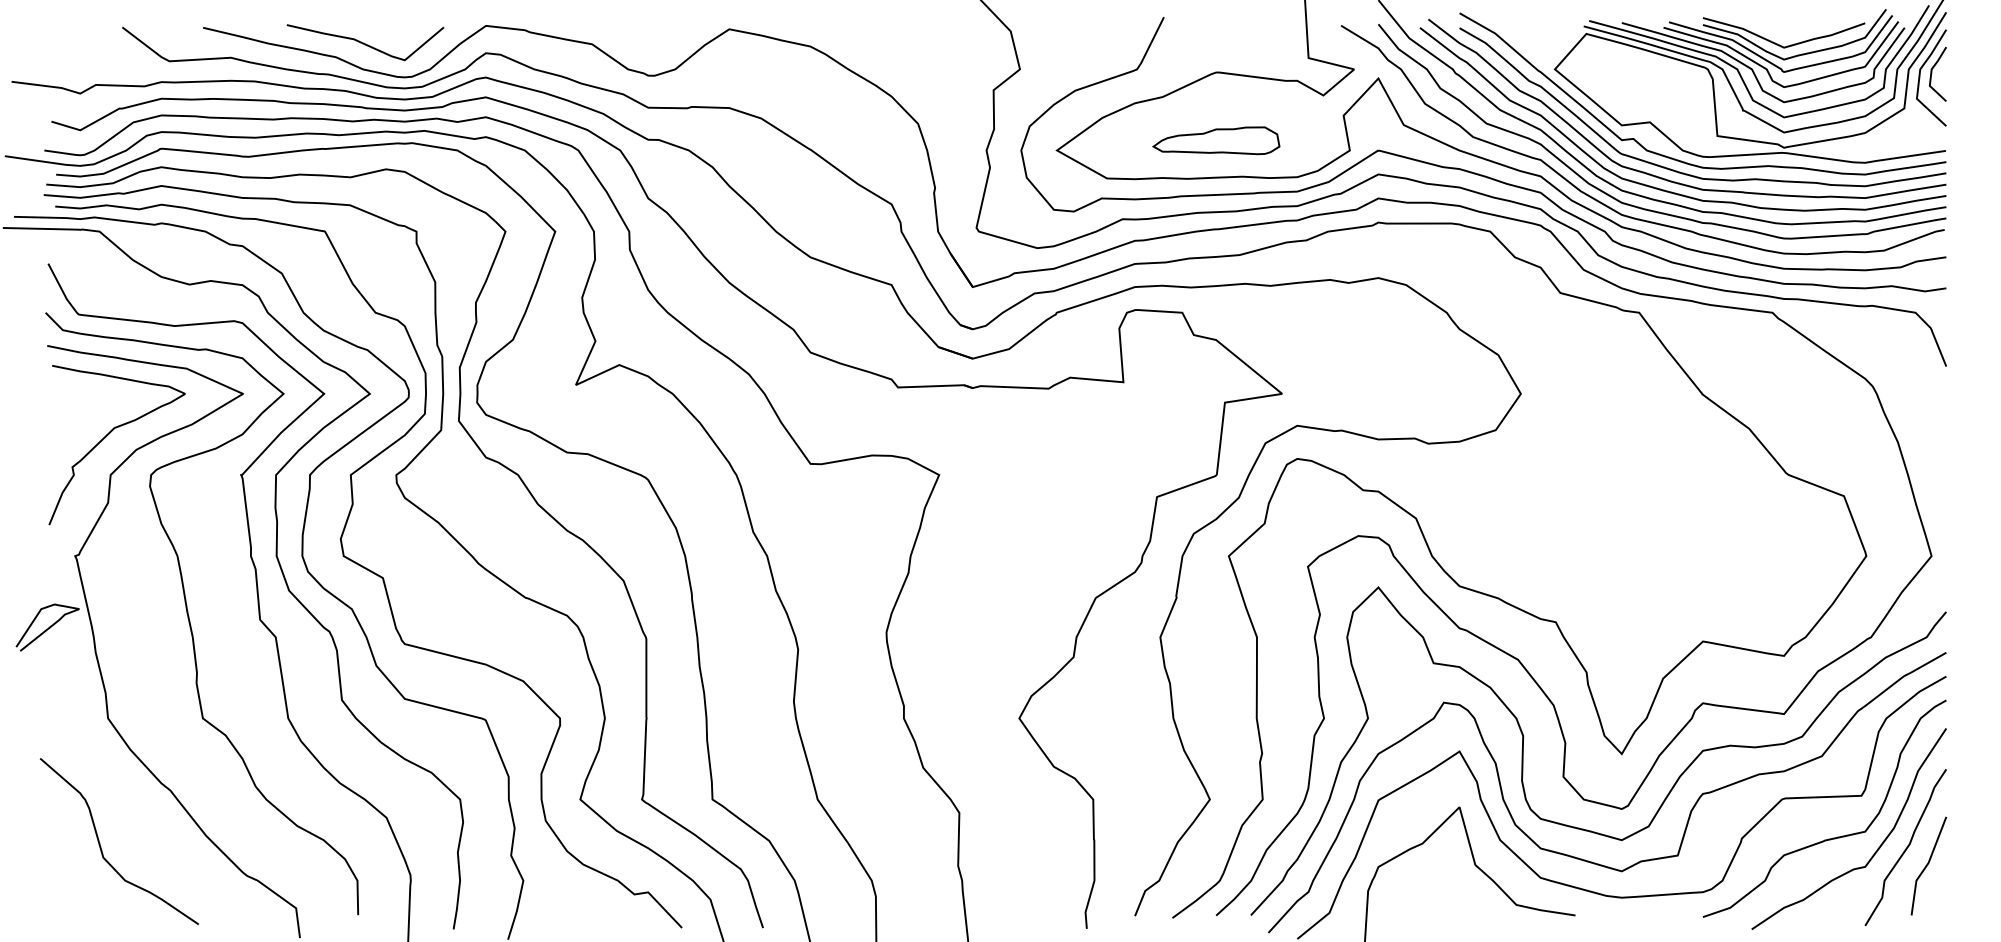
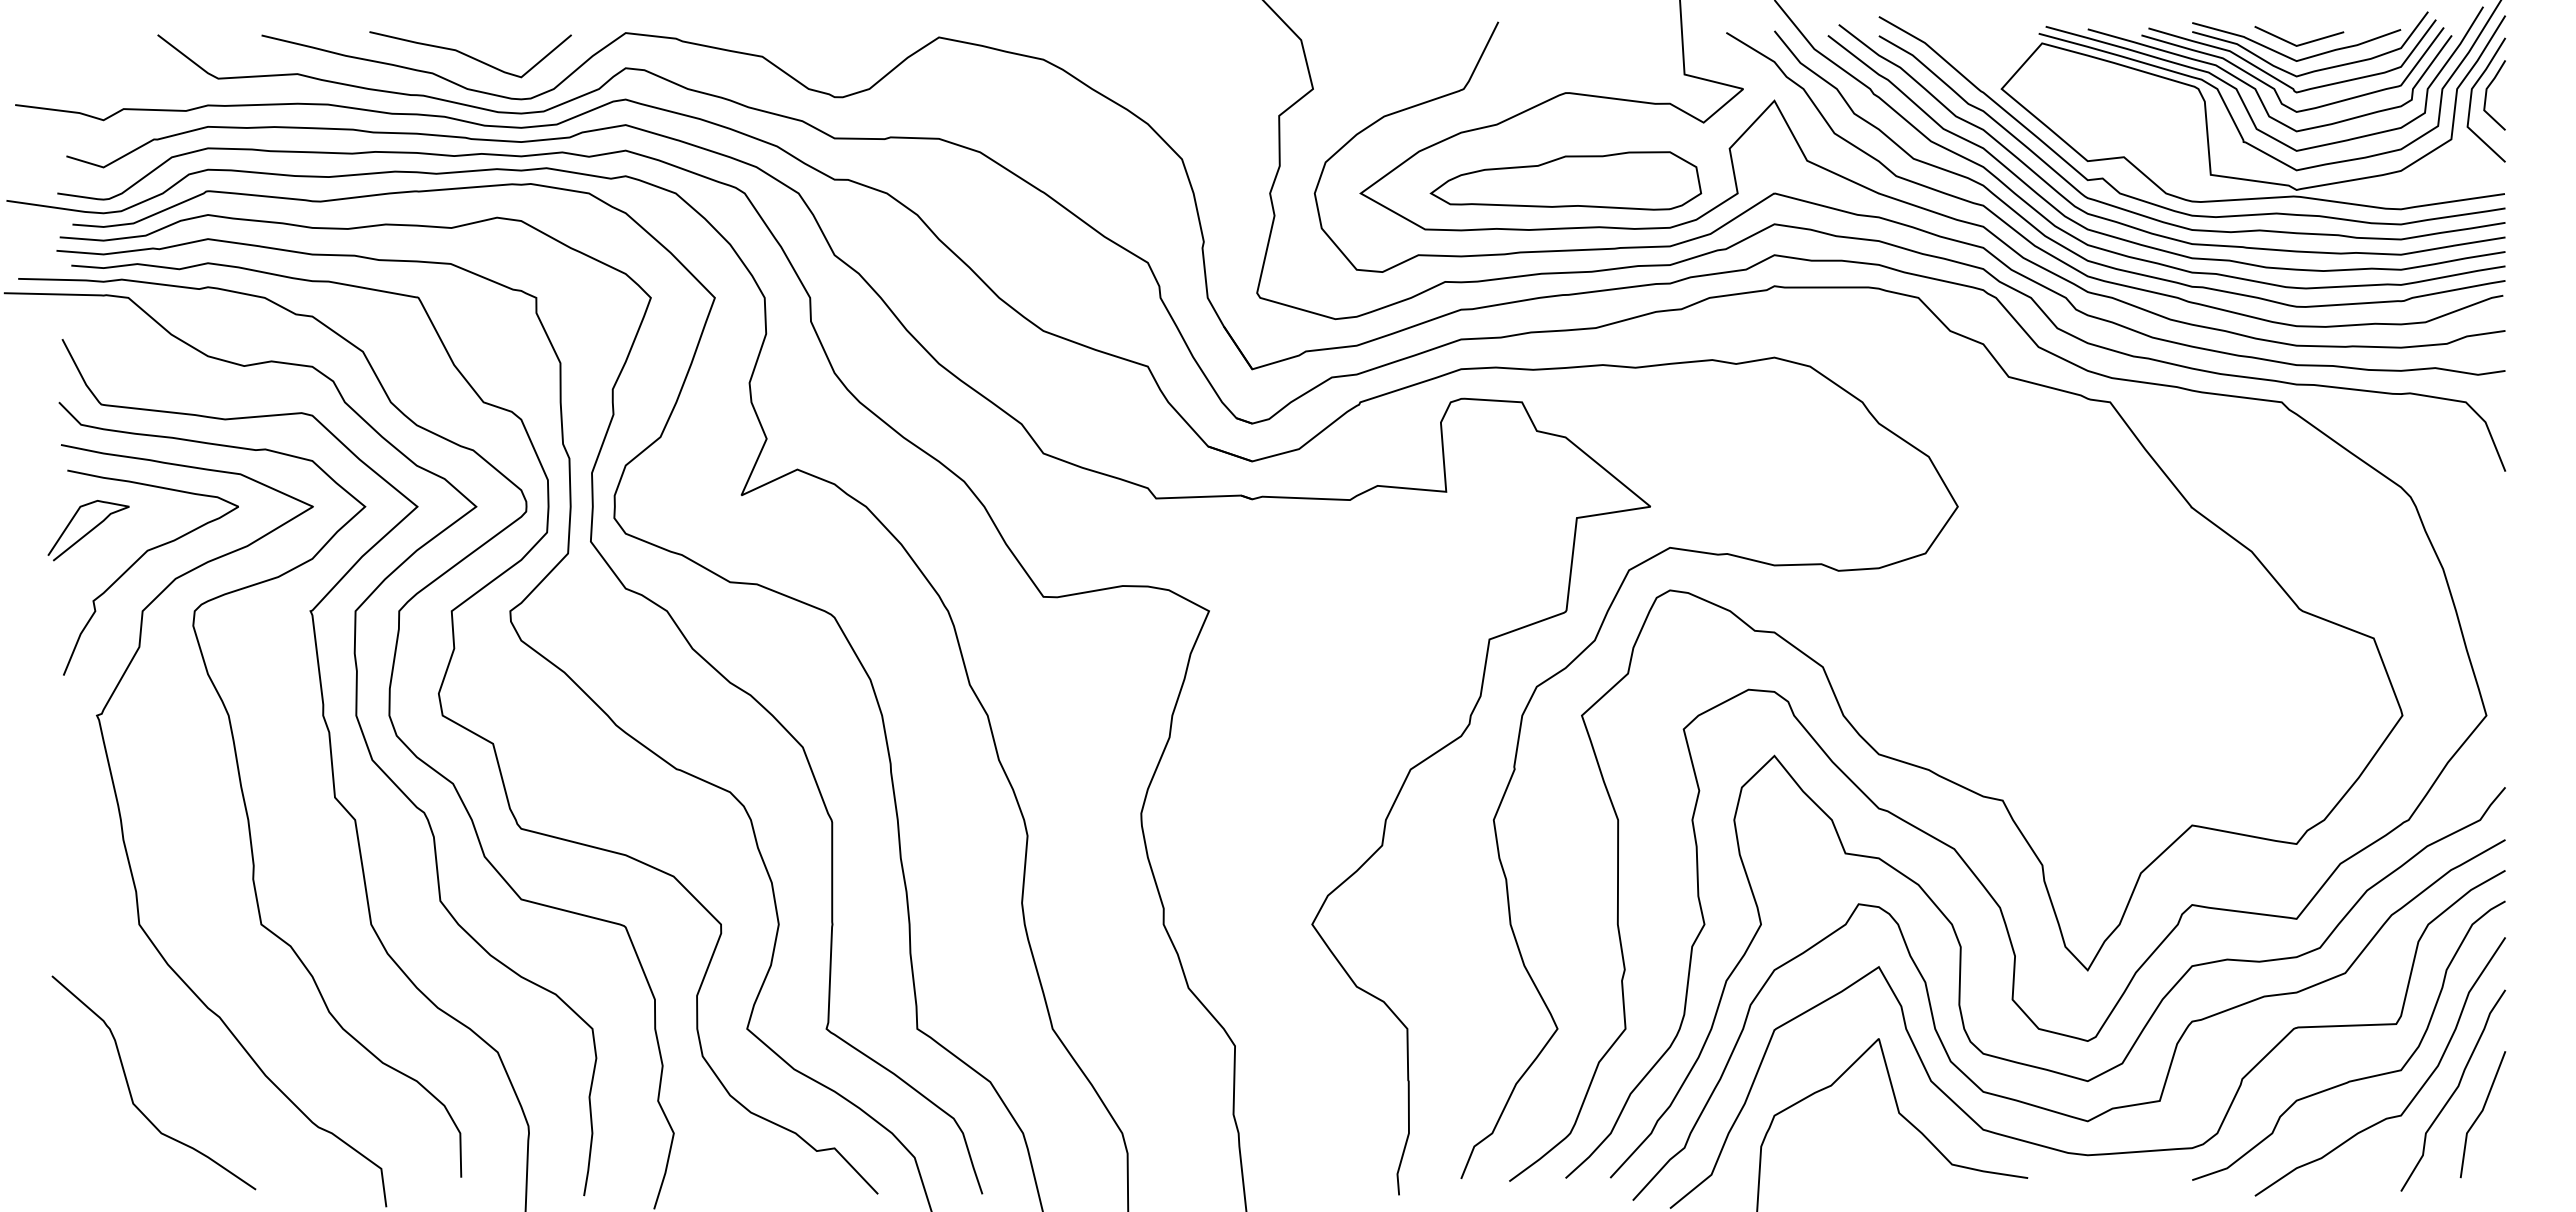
line: (1787, 33) -> (2300, 43), added
part: (1216, 140) -> (1565, 180), size x1.67
curve: (48, 627) -> (89, 530), moved

